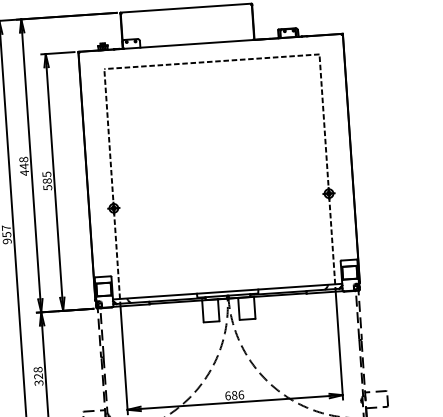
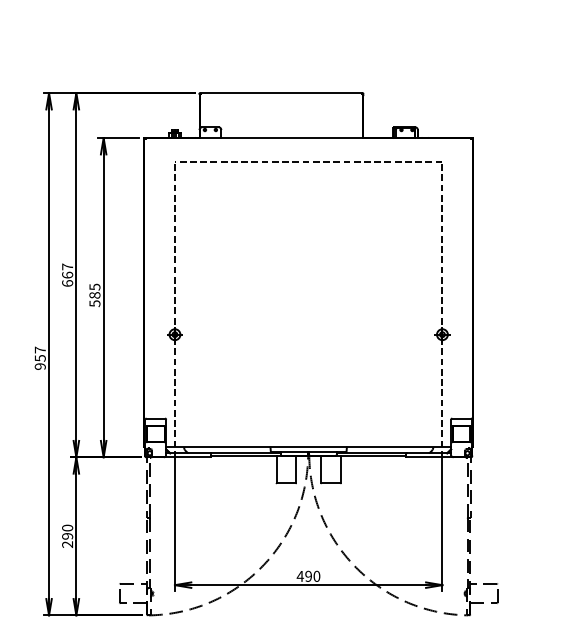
text: (24, 166) -> (67, 275), 448 -> 667
text: (38, 376) -> (67, 536), 328 -> 290
text: (234, 394) -> (308, 575), 686 -> 490

